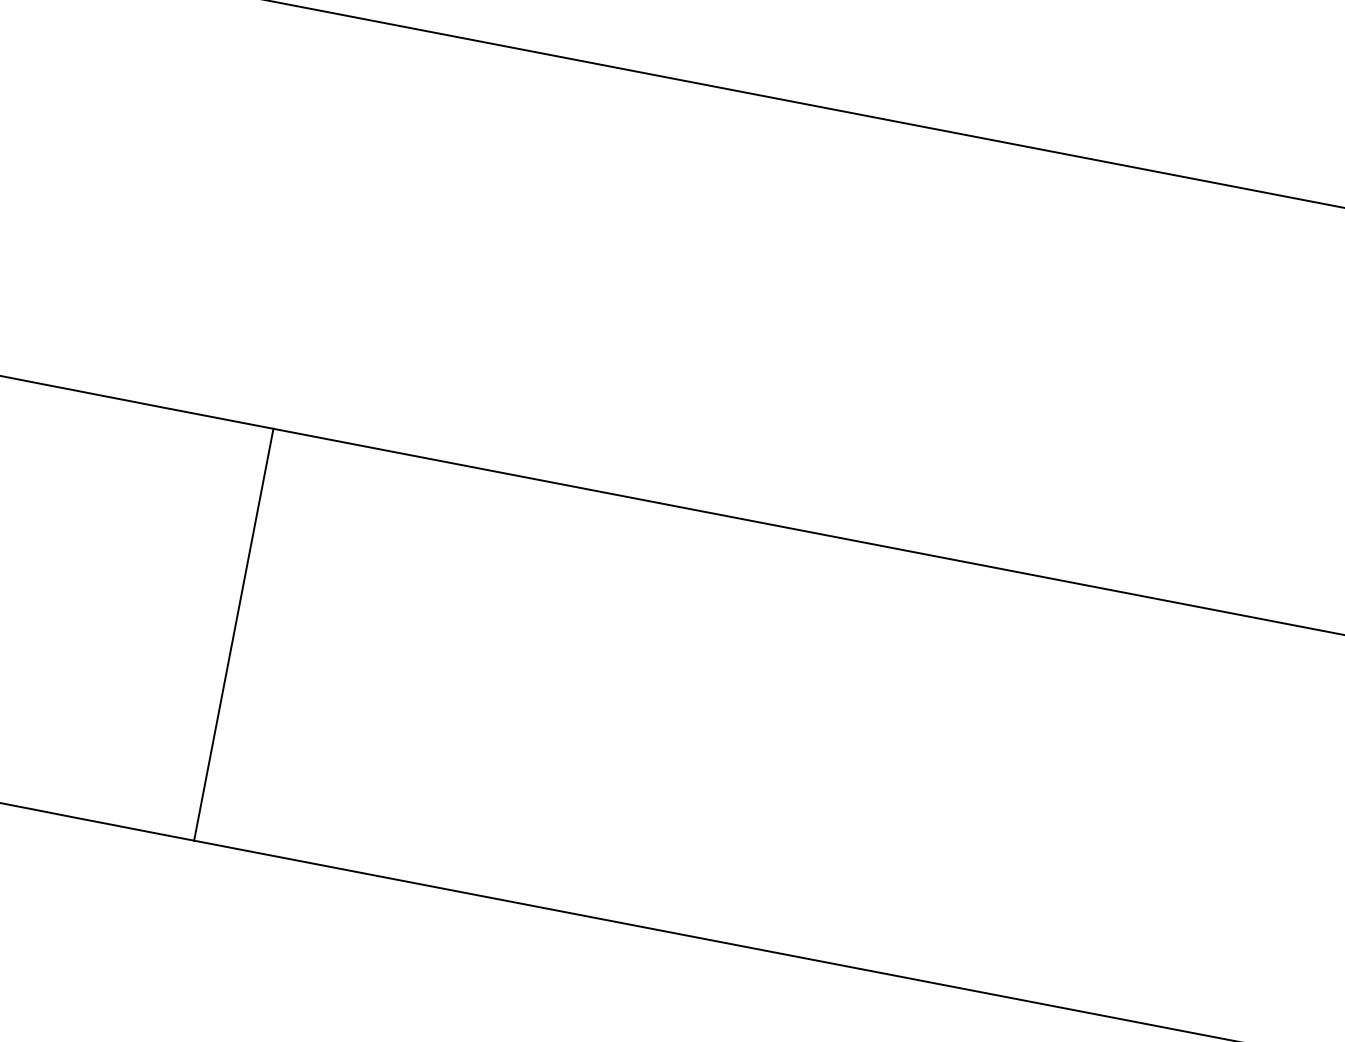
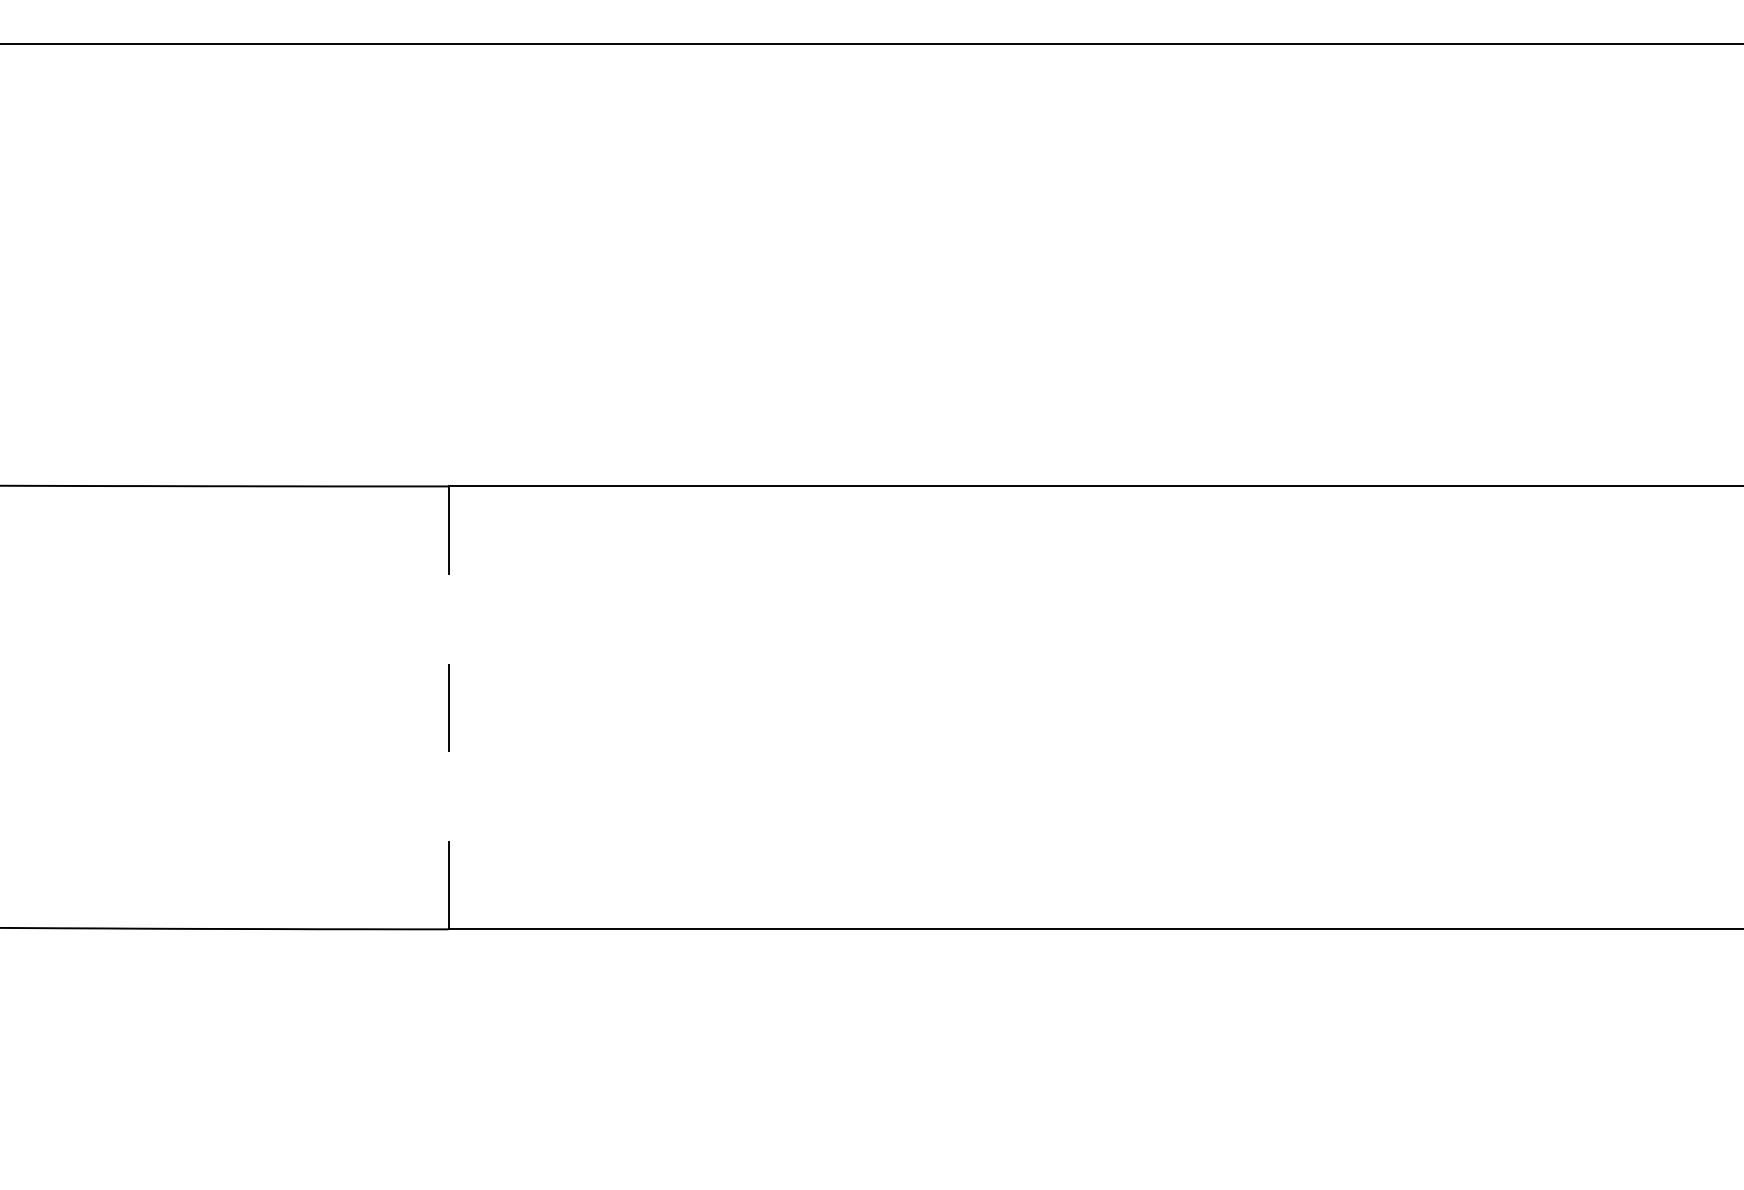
line: (233, 635) -> (448, 708), solid -> dashed

